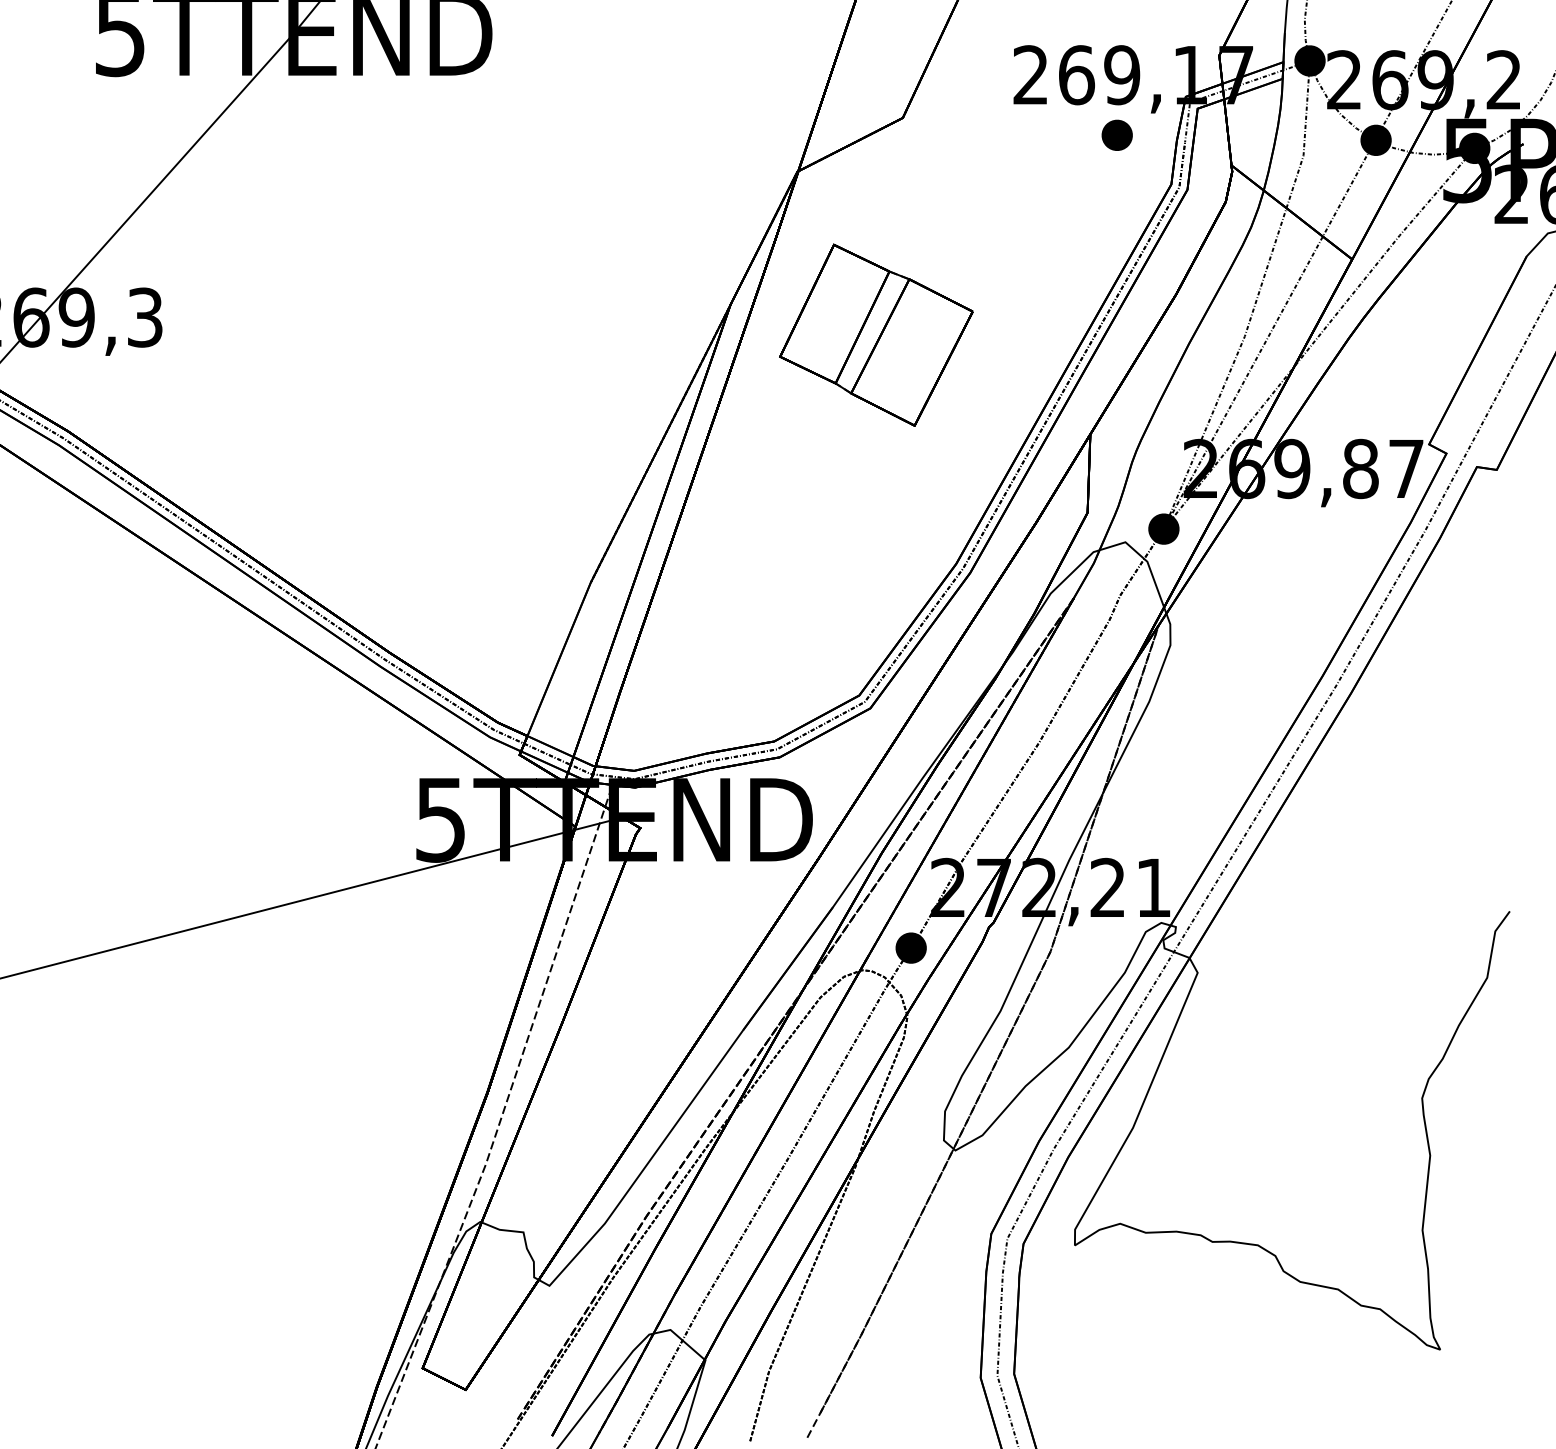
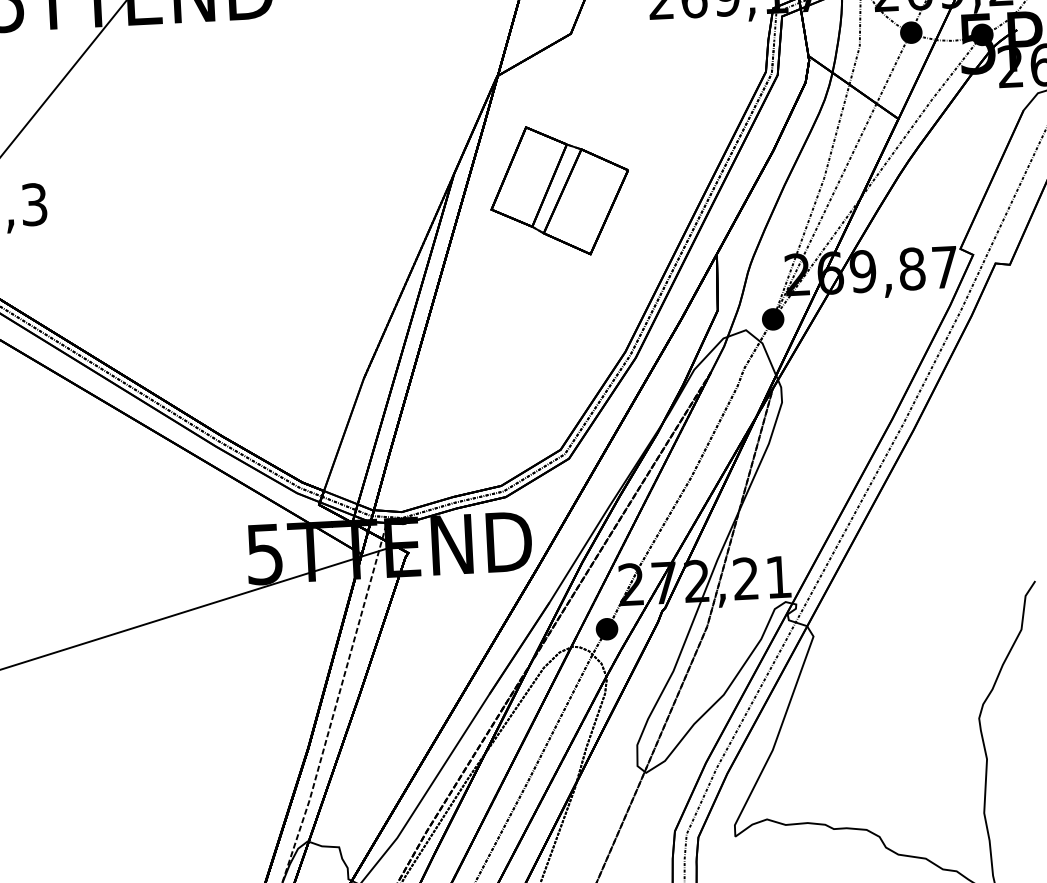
part: (1116, 134) -> (724, 37), removed

